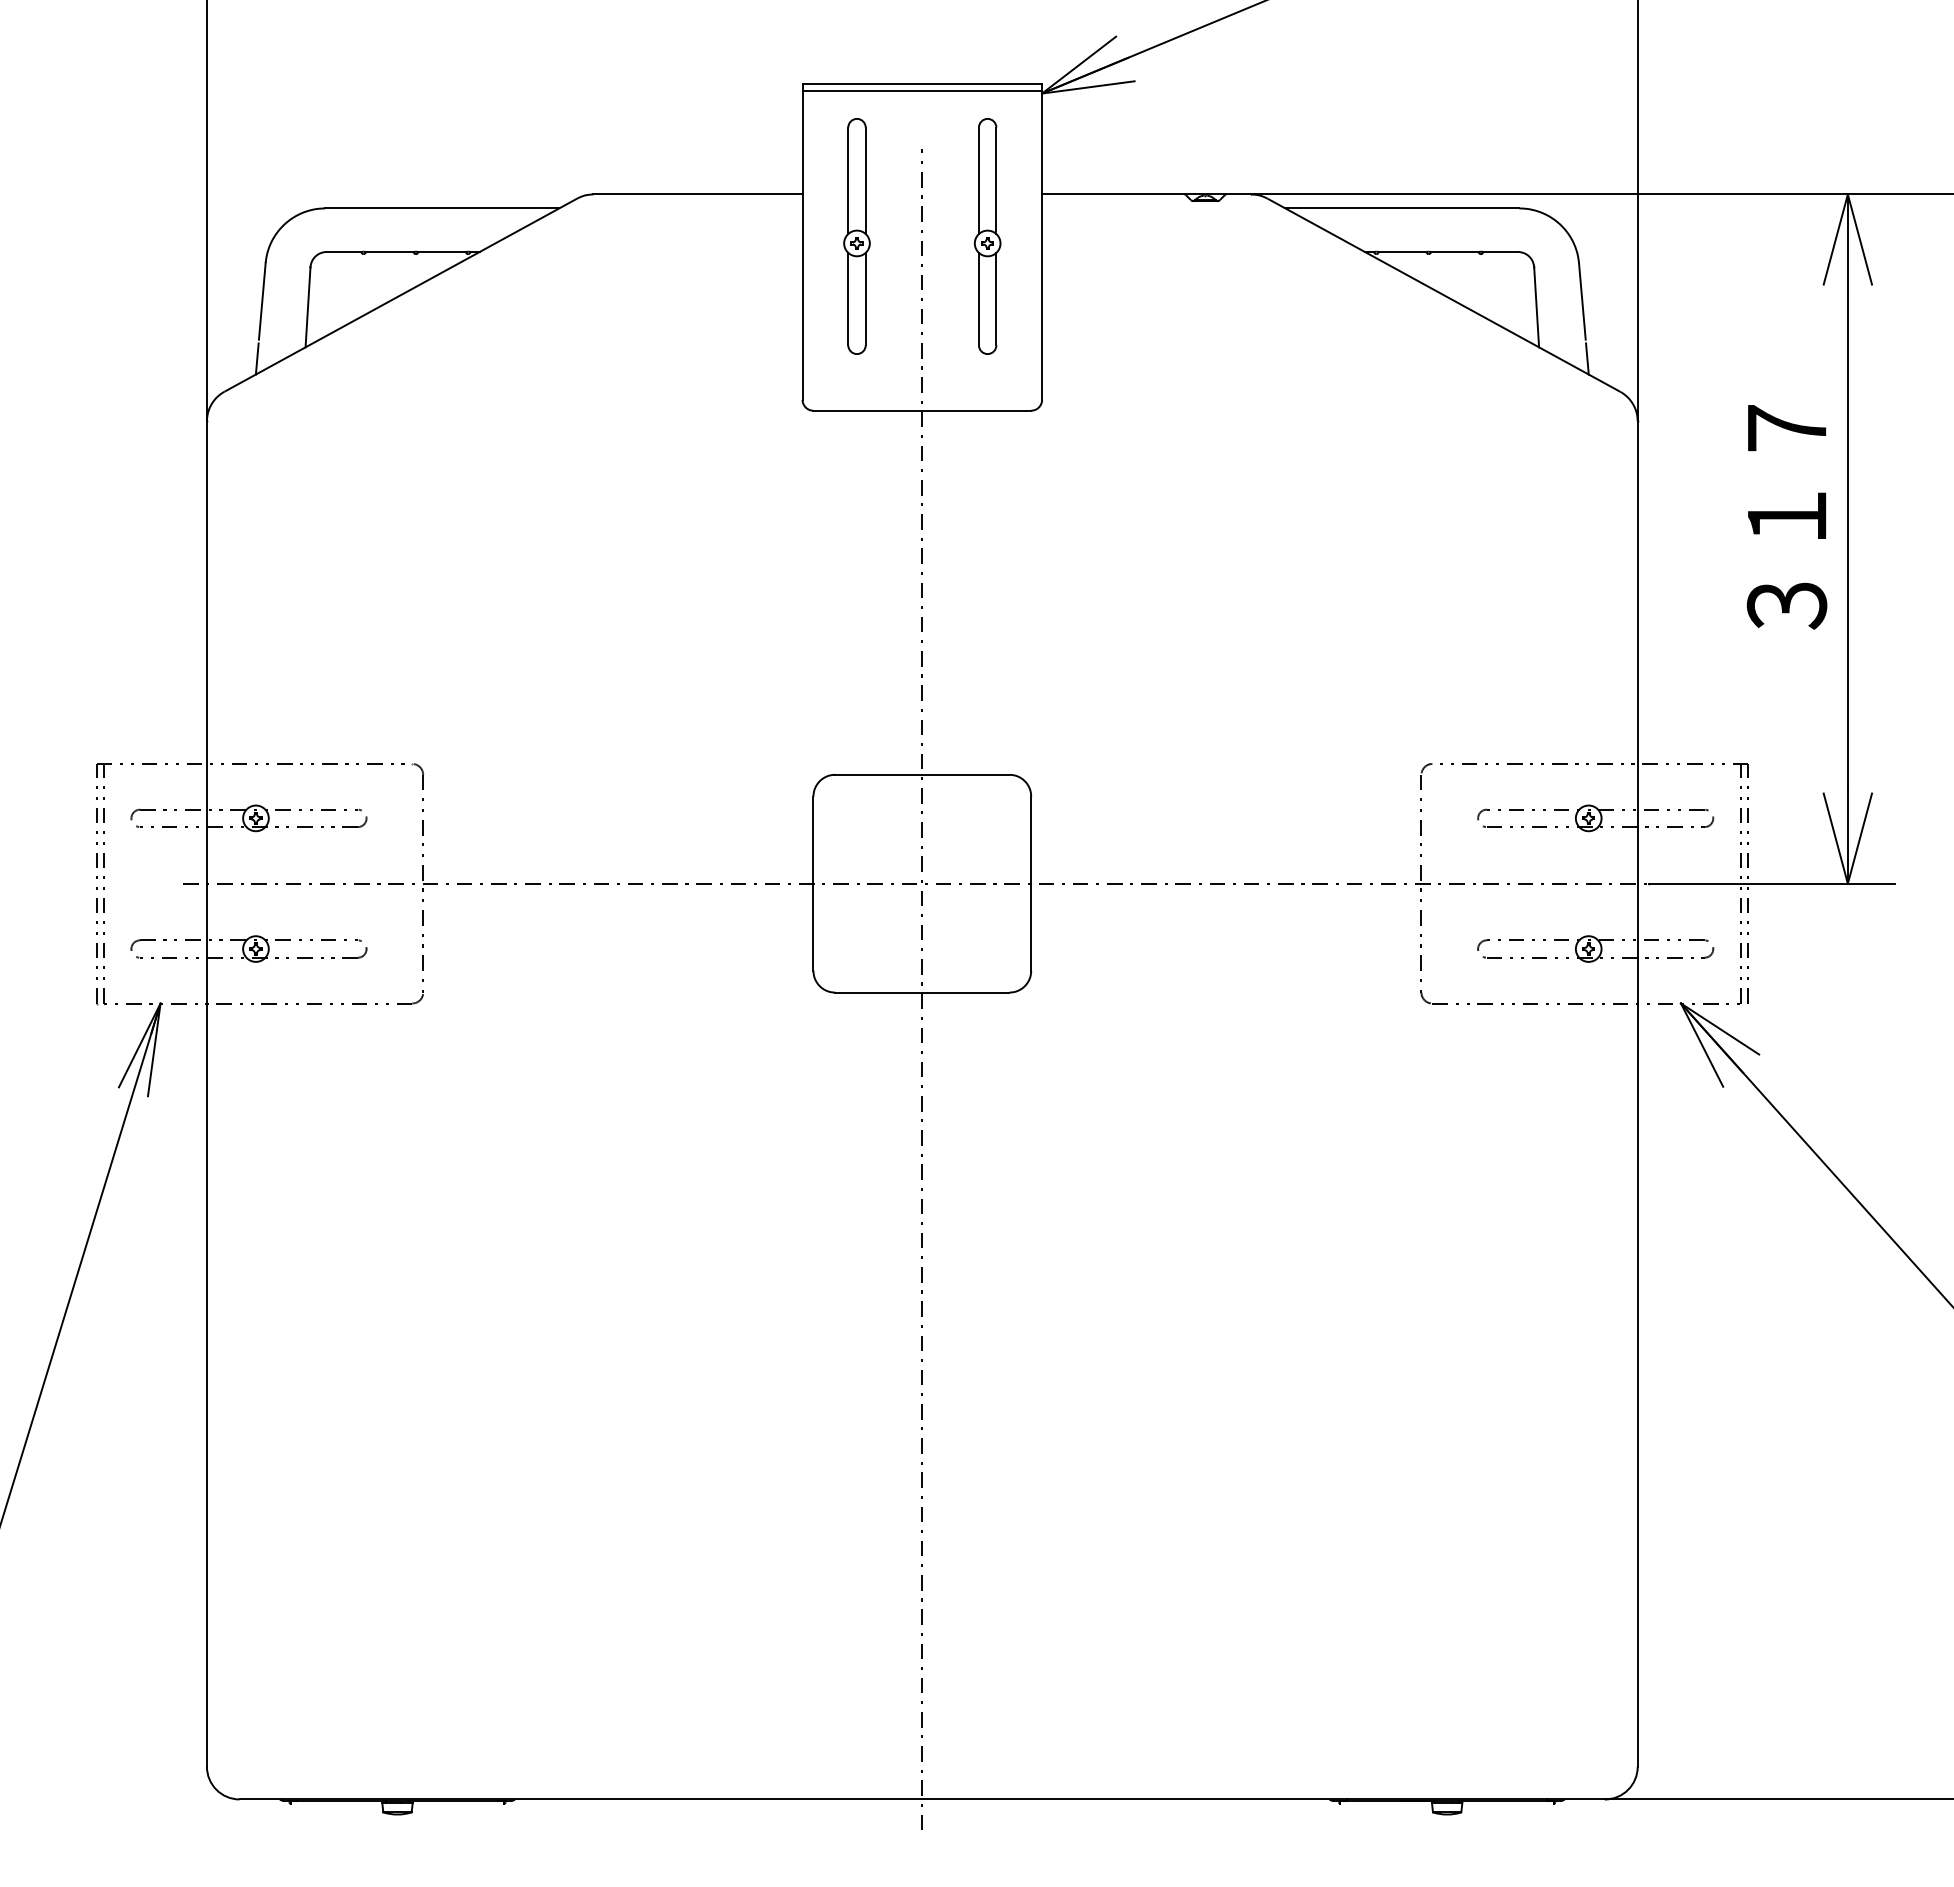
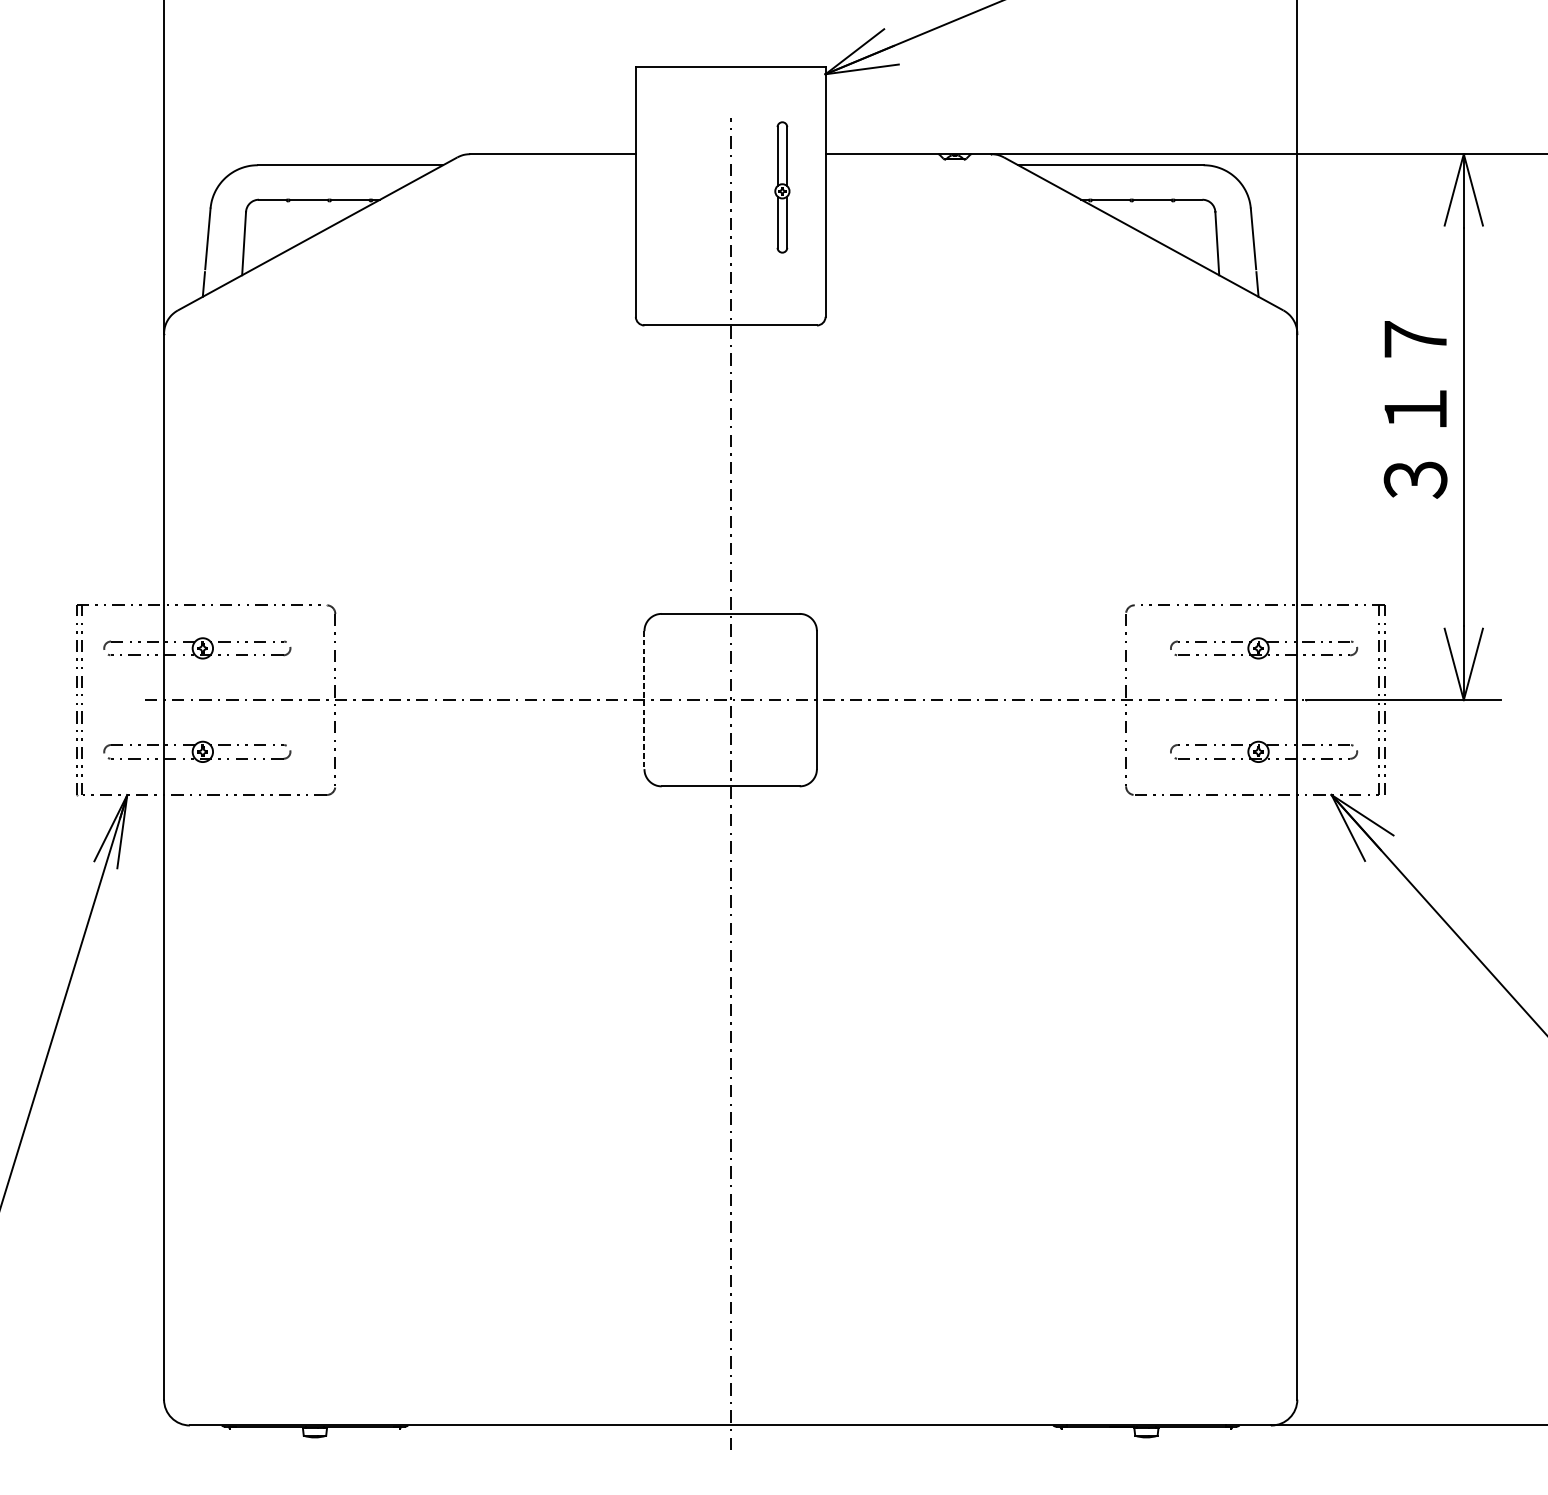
line: (922, 91) -> (730, 72), removed
part: (856, 236) -> (678, 187), removed
part: (987, 236) -> (782, 187), size x0.7
line: (813, 884) -> (644, 700), solid -> dashed

